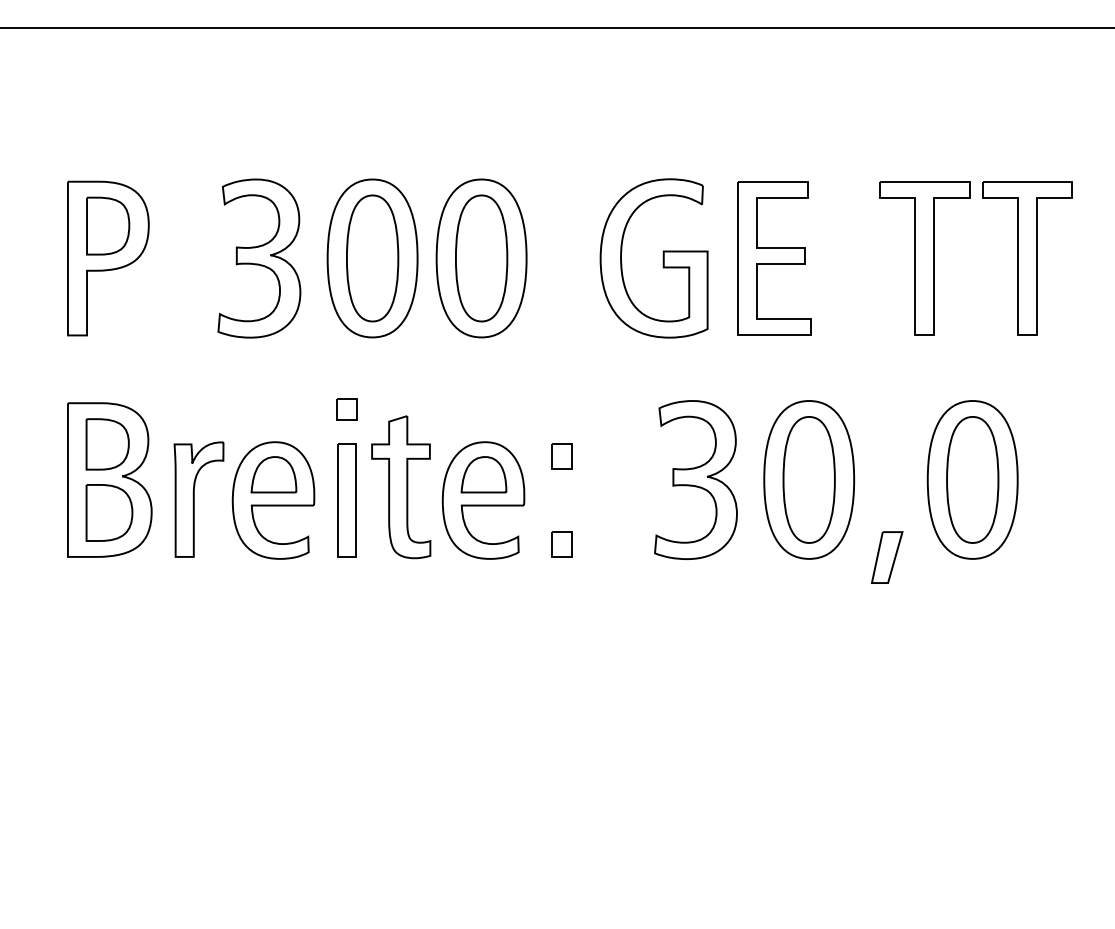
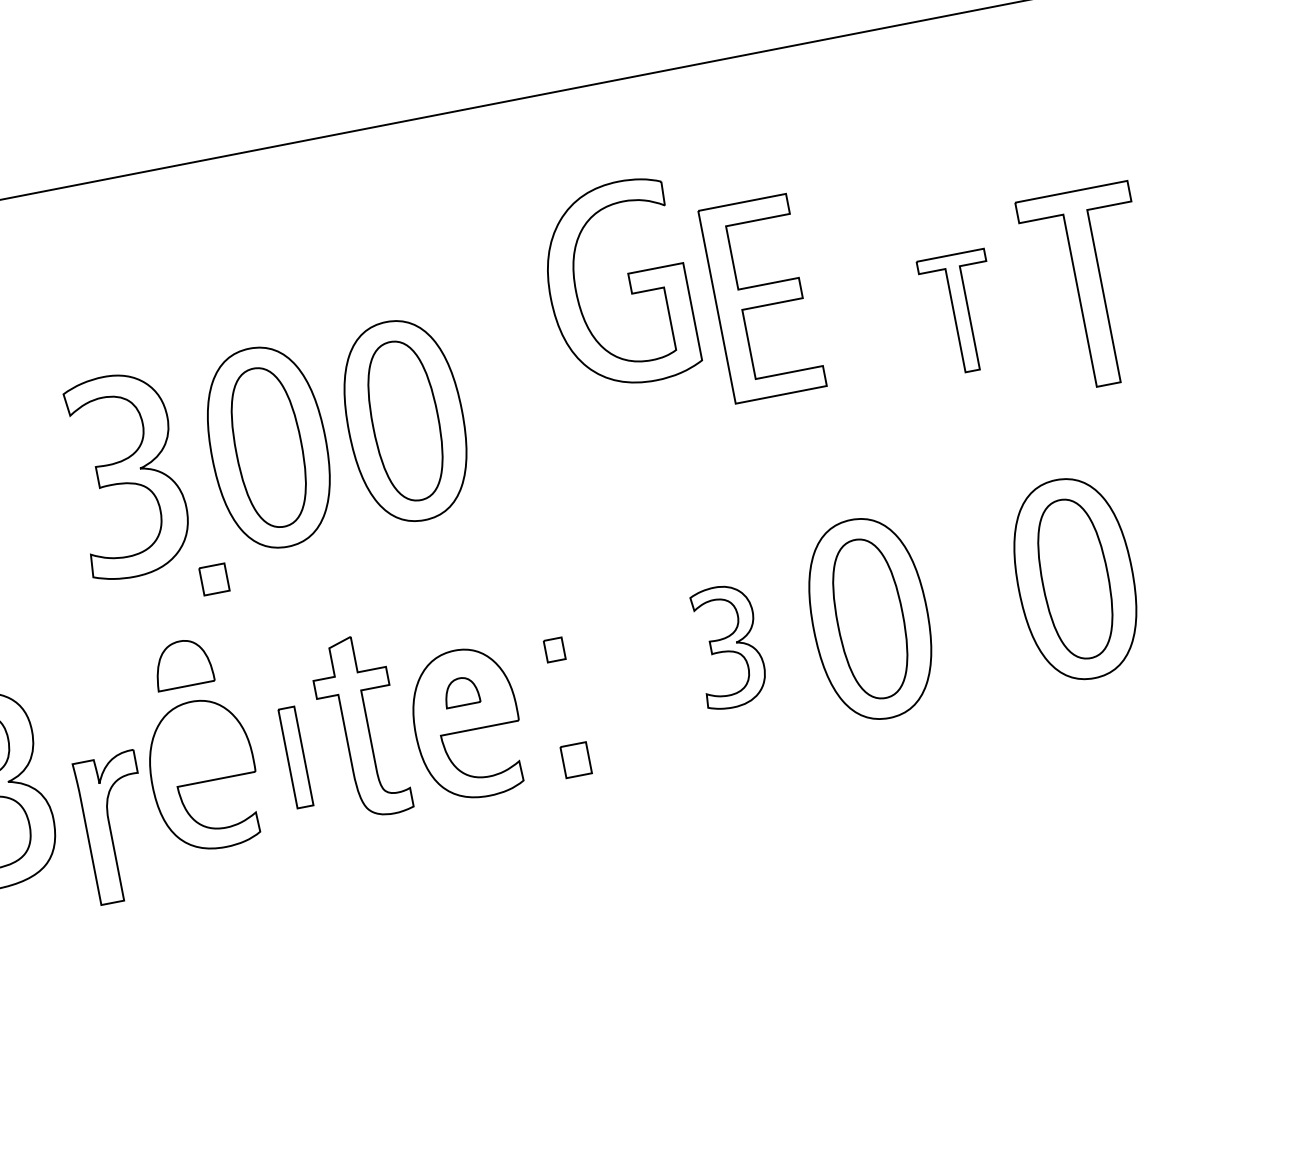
part: (662, 258) -> (628, 282), moved
part: (774, 258) -> (762, 298), moved
part: (924, 258) -> (960, 313), size x0.6
part: (346, 409) -> (213, 579), moved
part: (561, 456) -> (553, 649), size x0.7
part: (273, 474) -> (181, 663), moved
part: (483, 474) -> (460, 691), size x0.6
part: (695, 479) -> (727, 646), size x0.6
part: (198, 499) -> (116, 827), moved
part: (346, 500) -> (295, 757), size x0.7
part: (886, 557) -> (986, 697), removed

